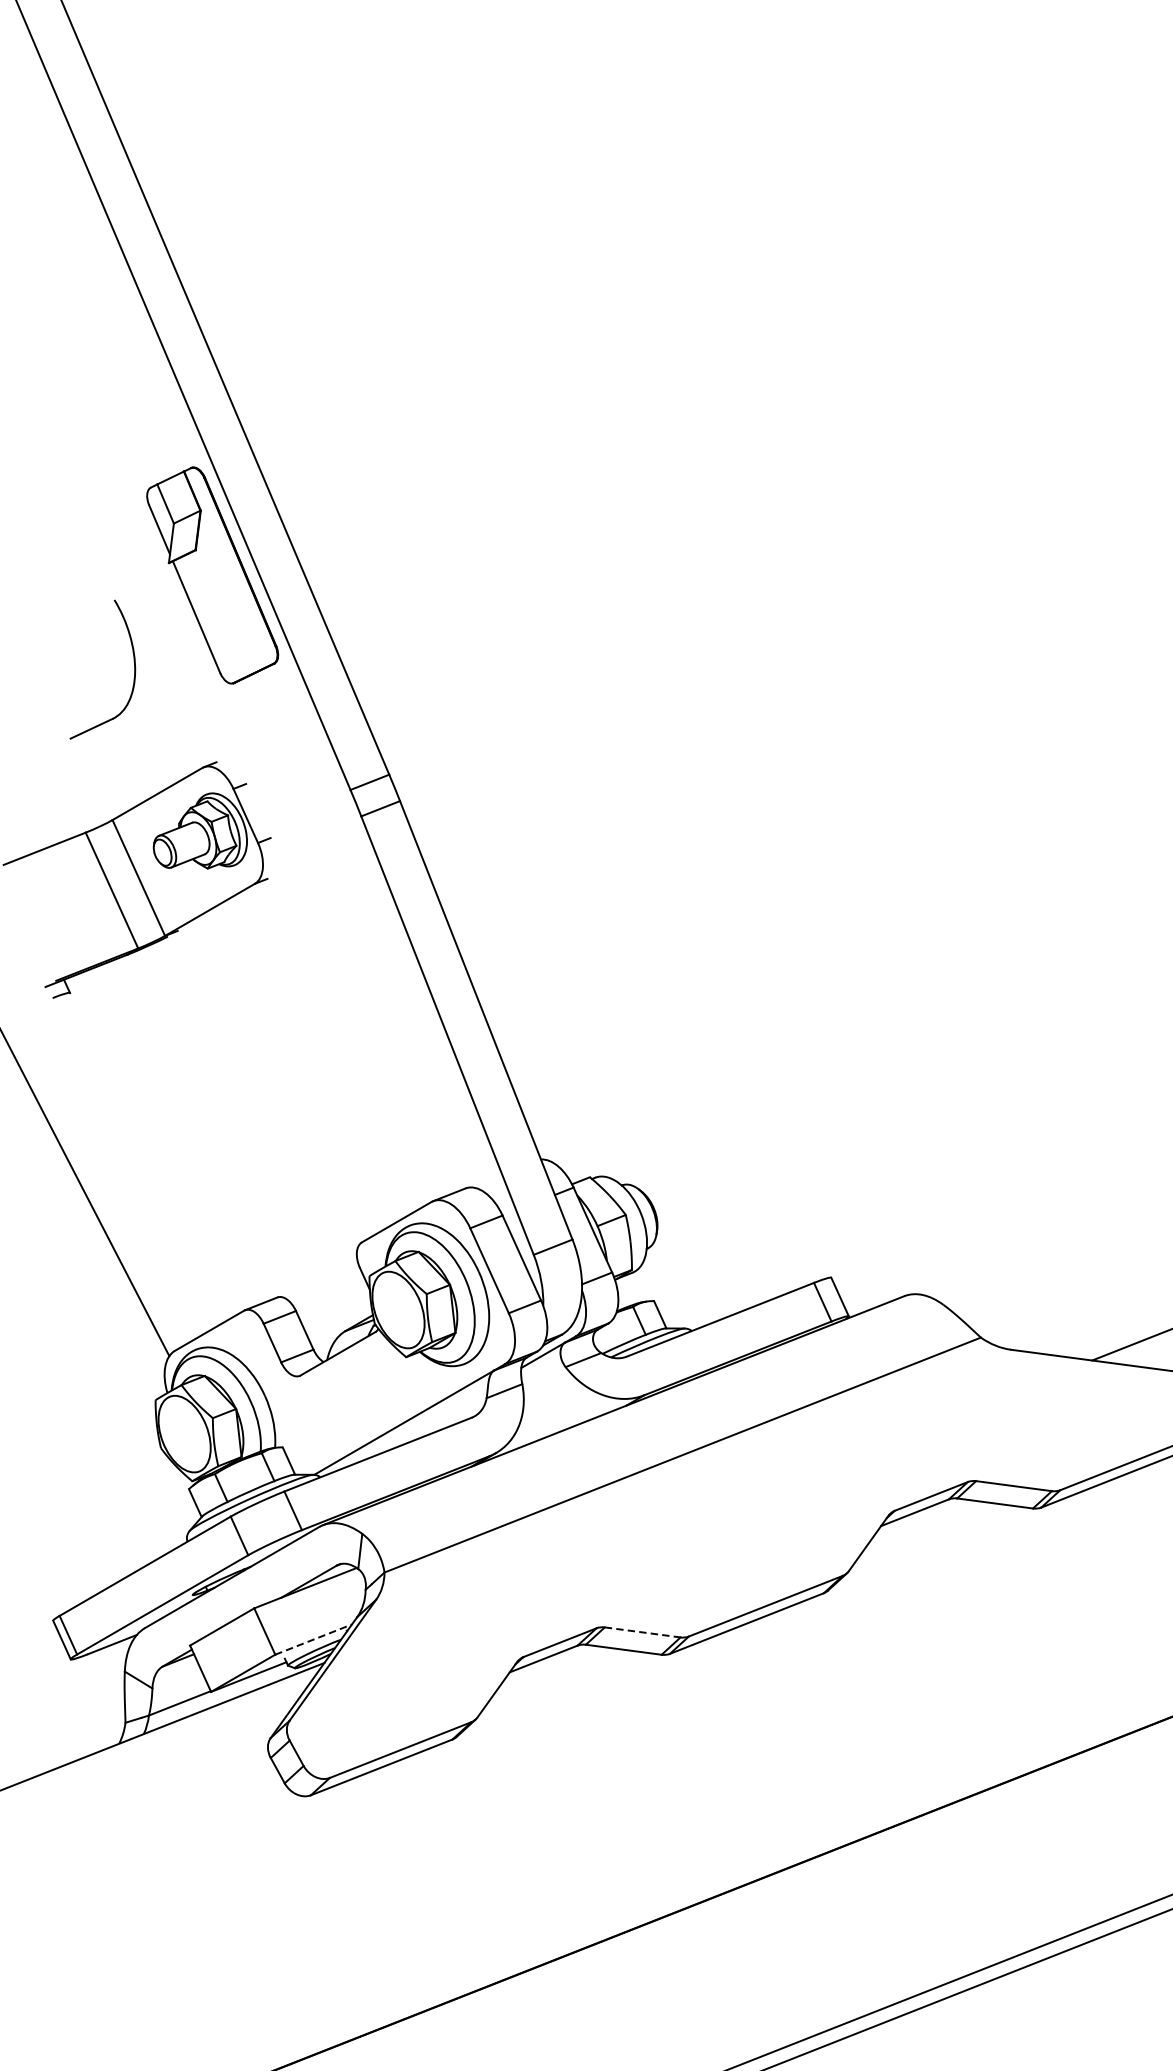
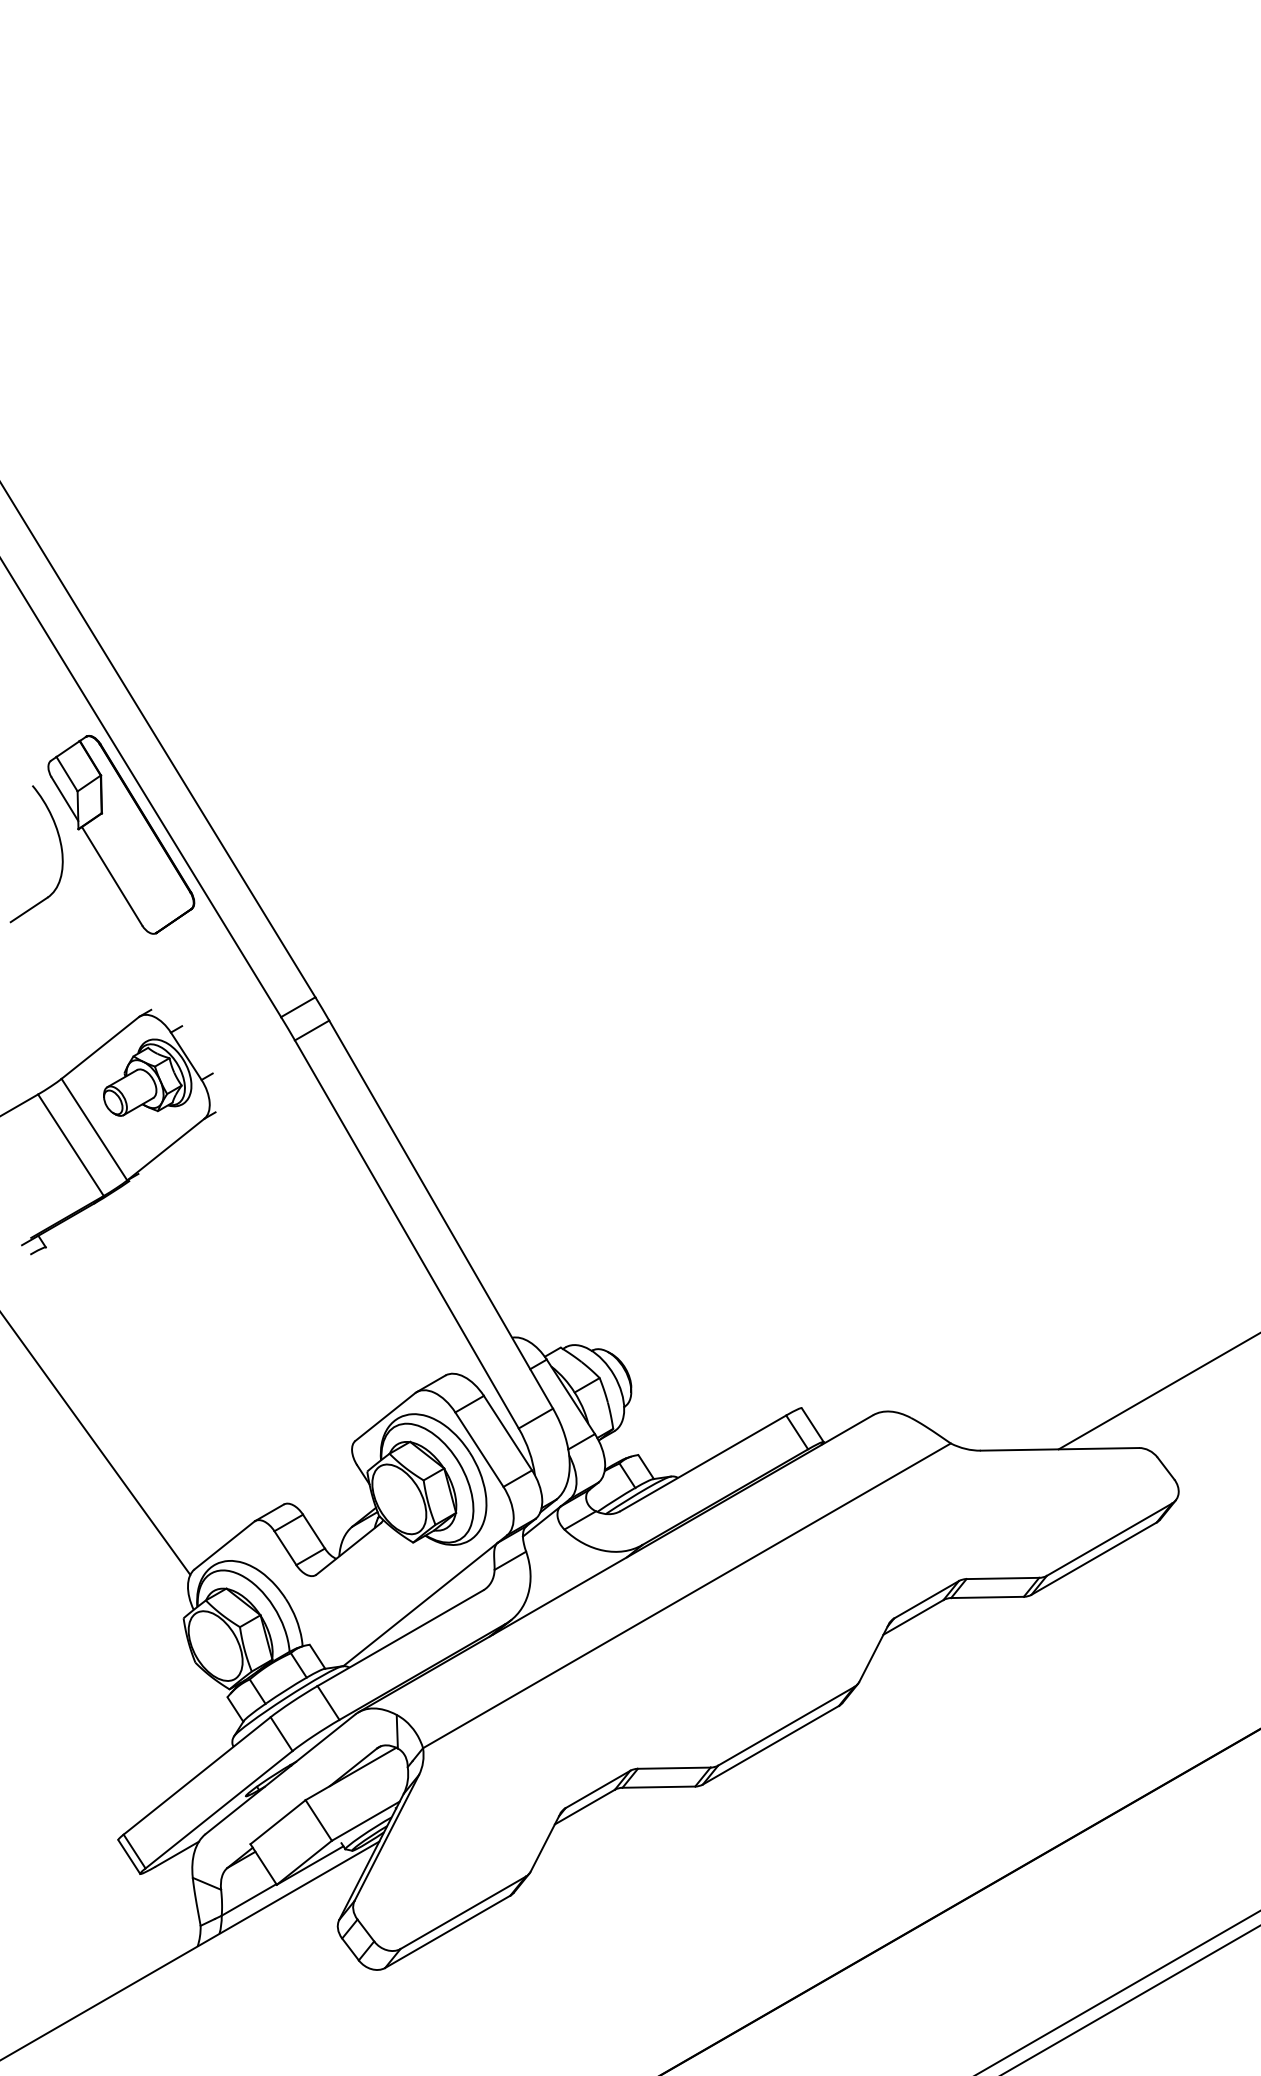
part: (133, 669) -> (60, 848), moved
line: (642, 1632) -> (674, 1768), dashed -> solid
line: (314, 1638) -> (366, 1820), dashed -> solid

